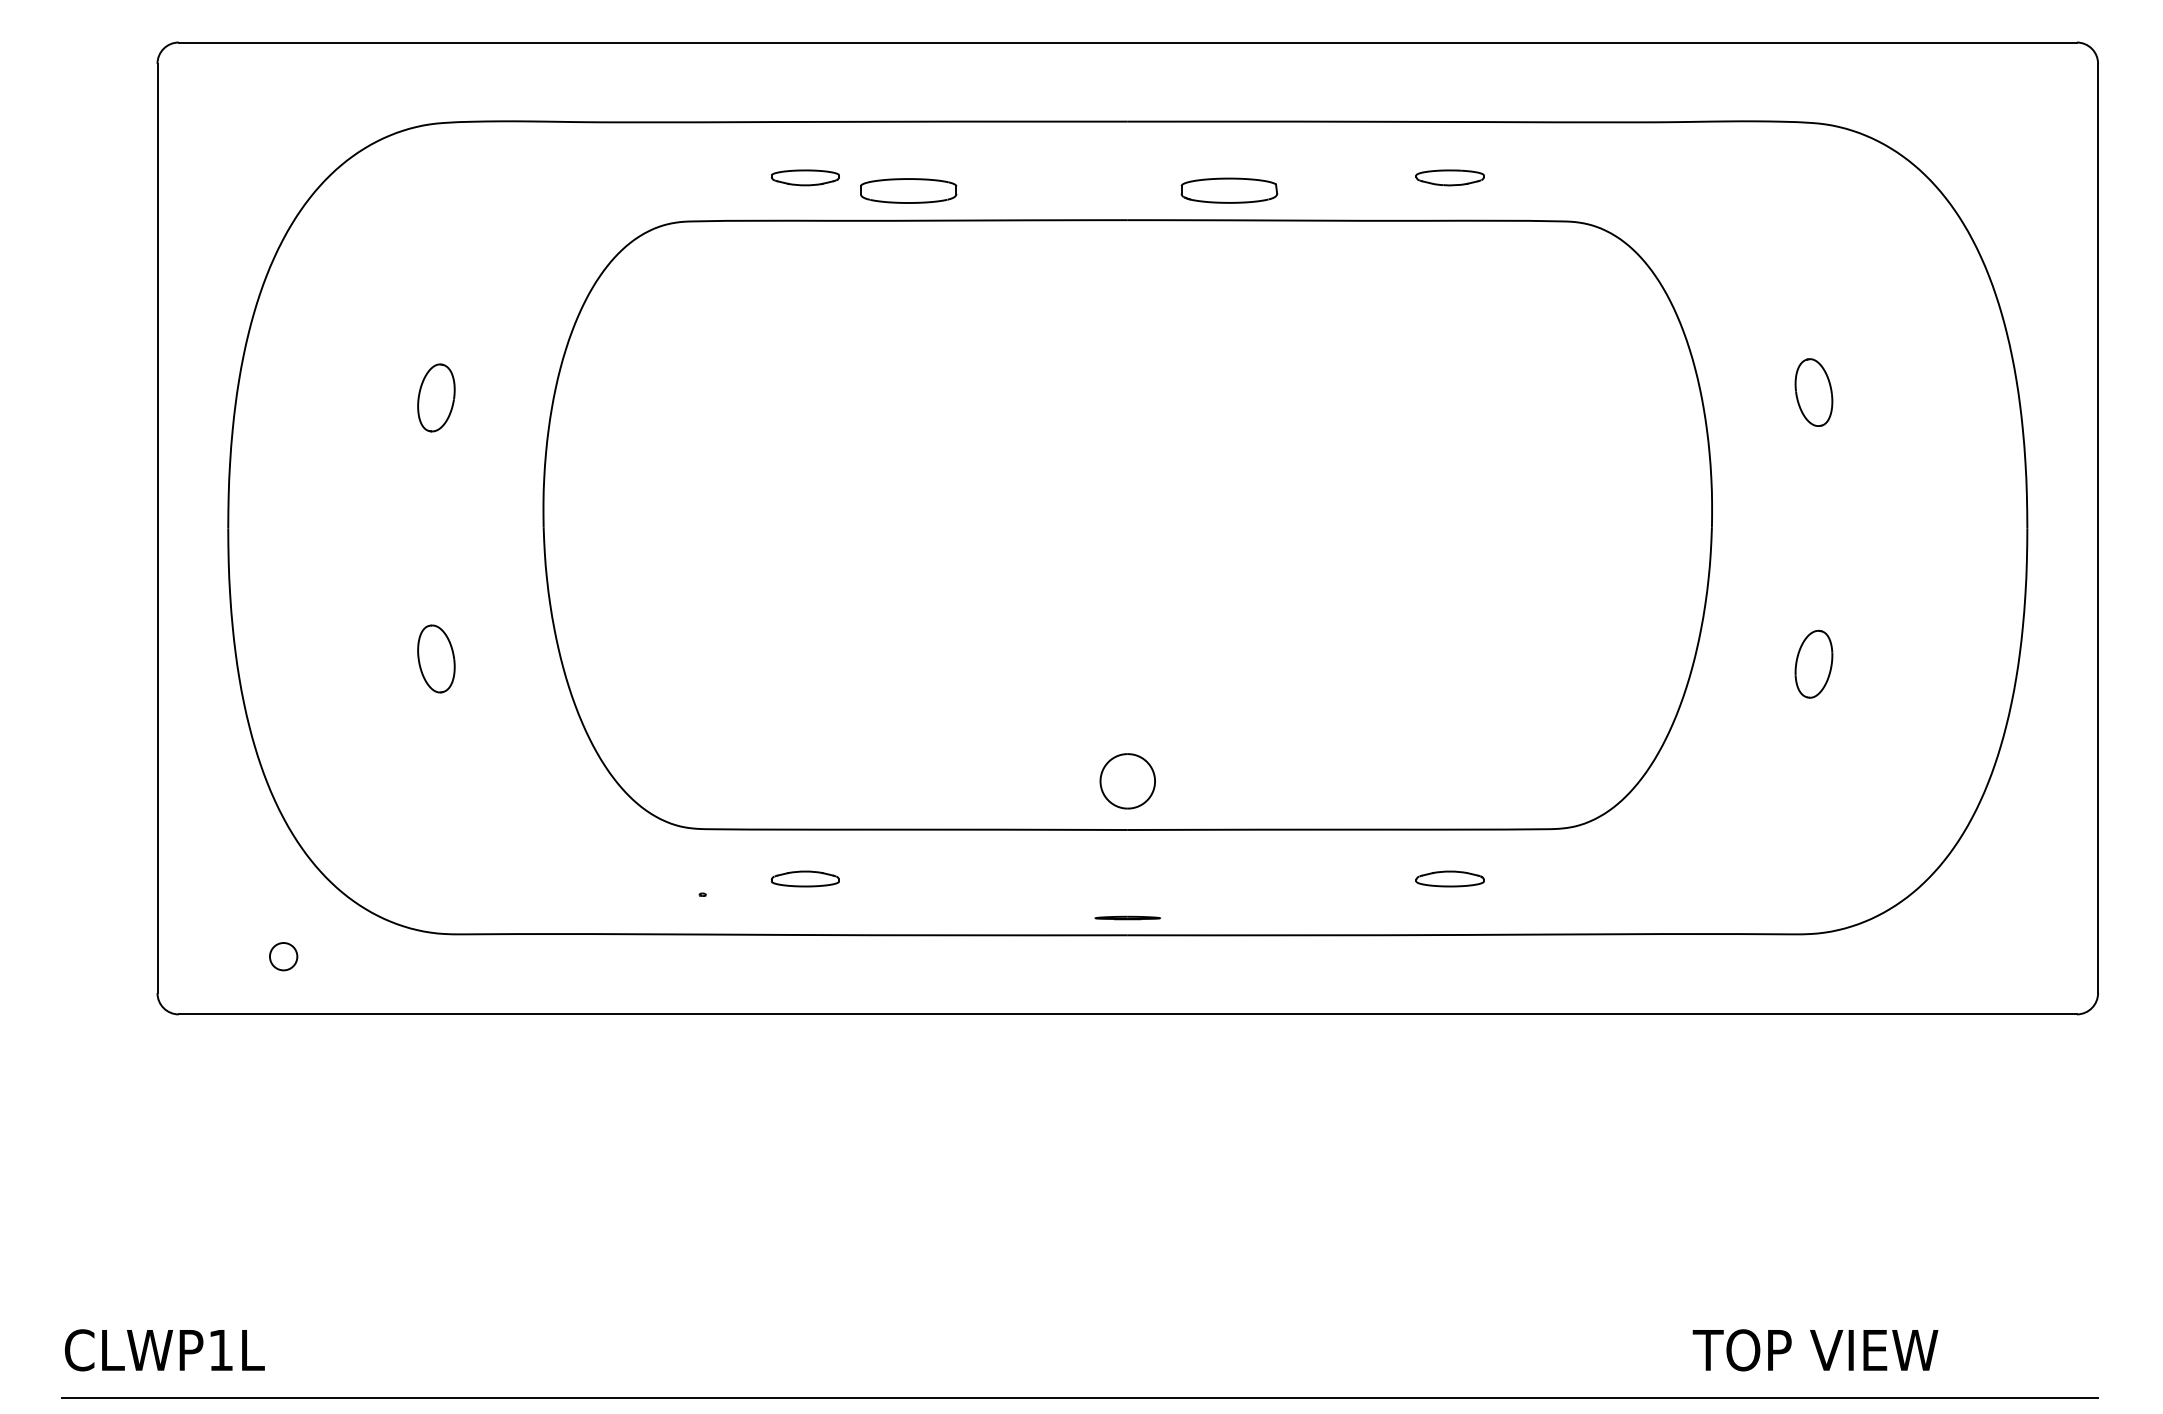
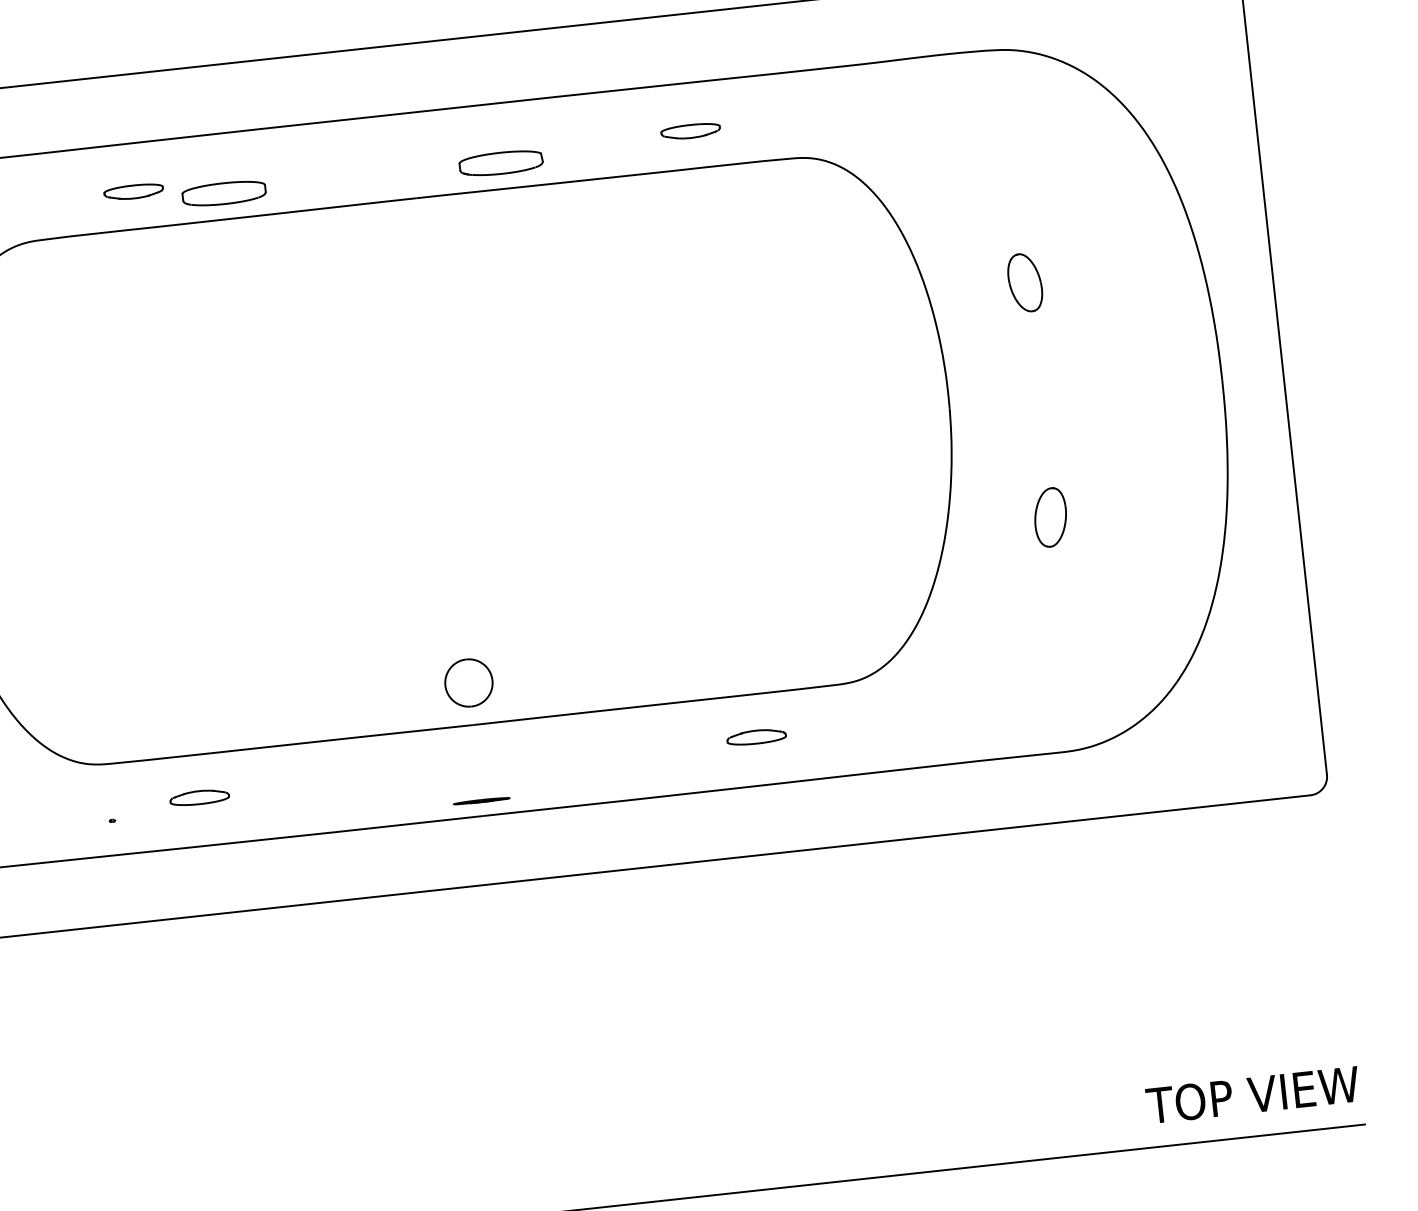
text: (1815, 1350) -> (1252, 1095), moved

